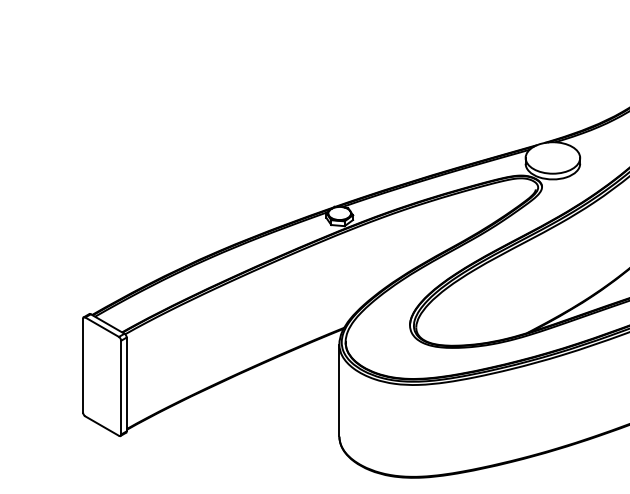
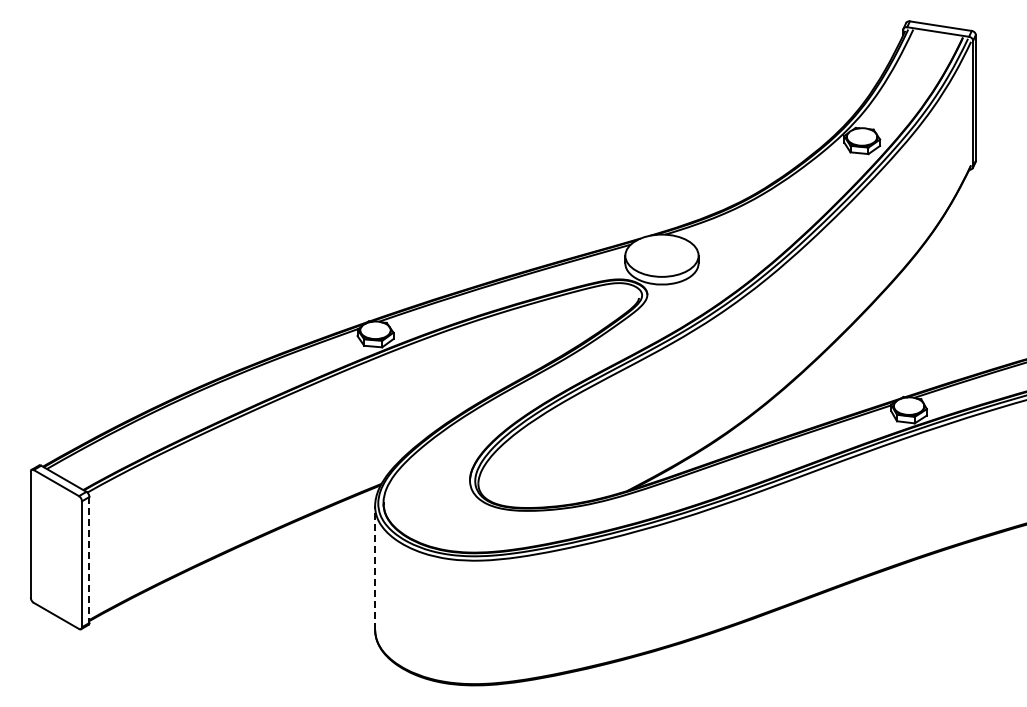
line: (126, 384) -> (89, 560), solid -> dashed
line: (339, 390) -> (375, 567), solid -> dashed

